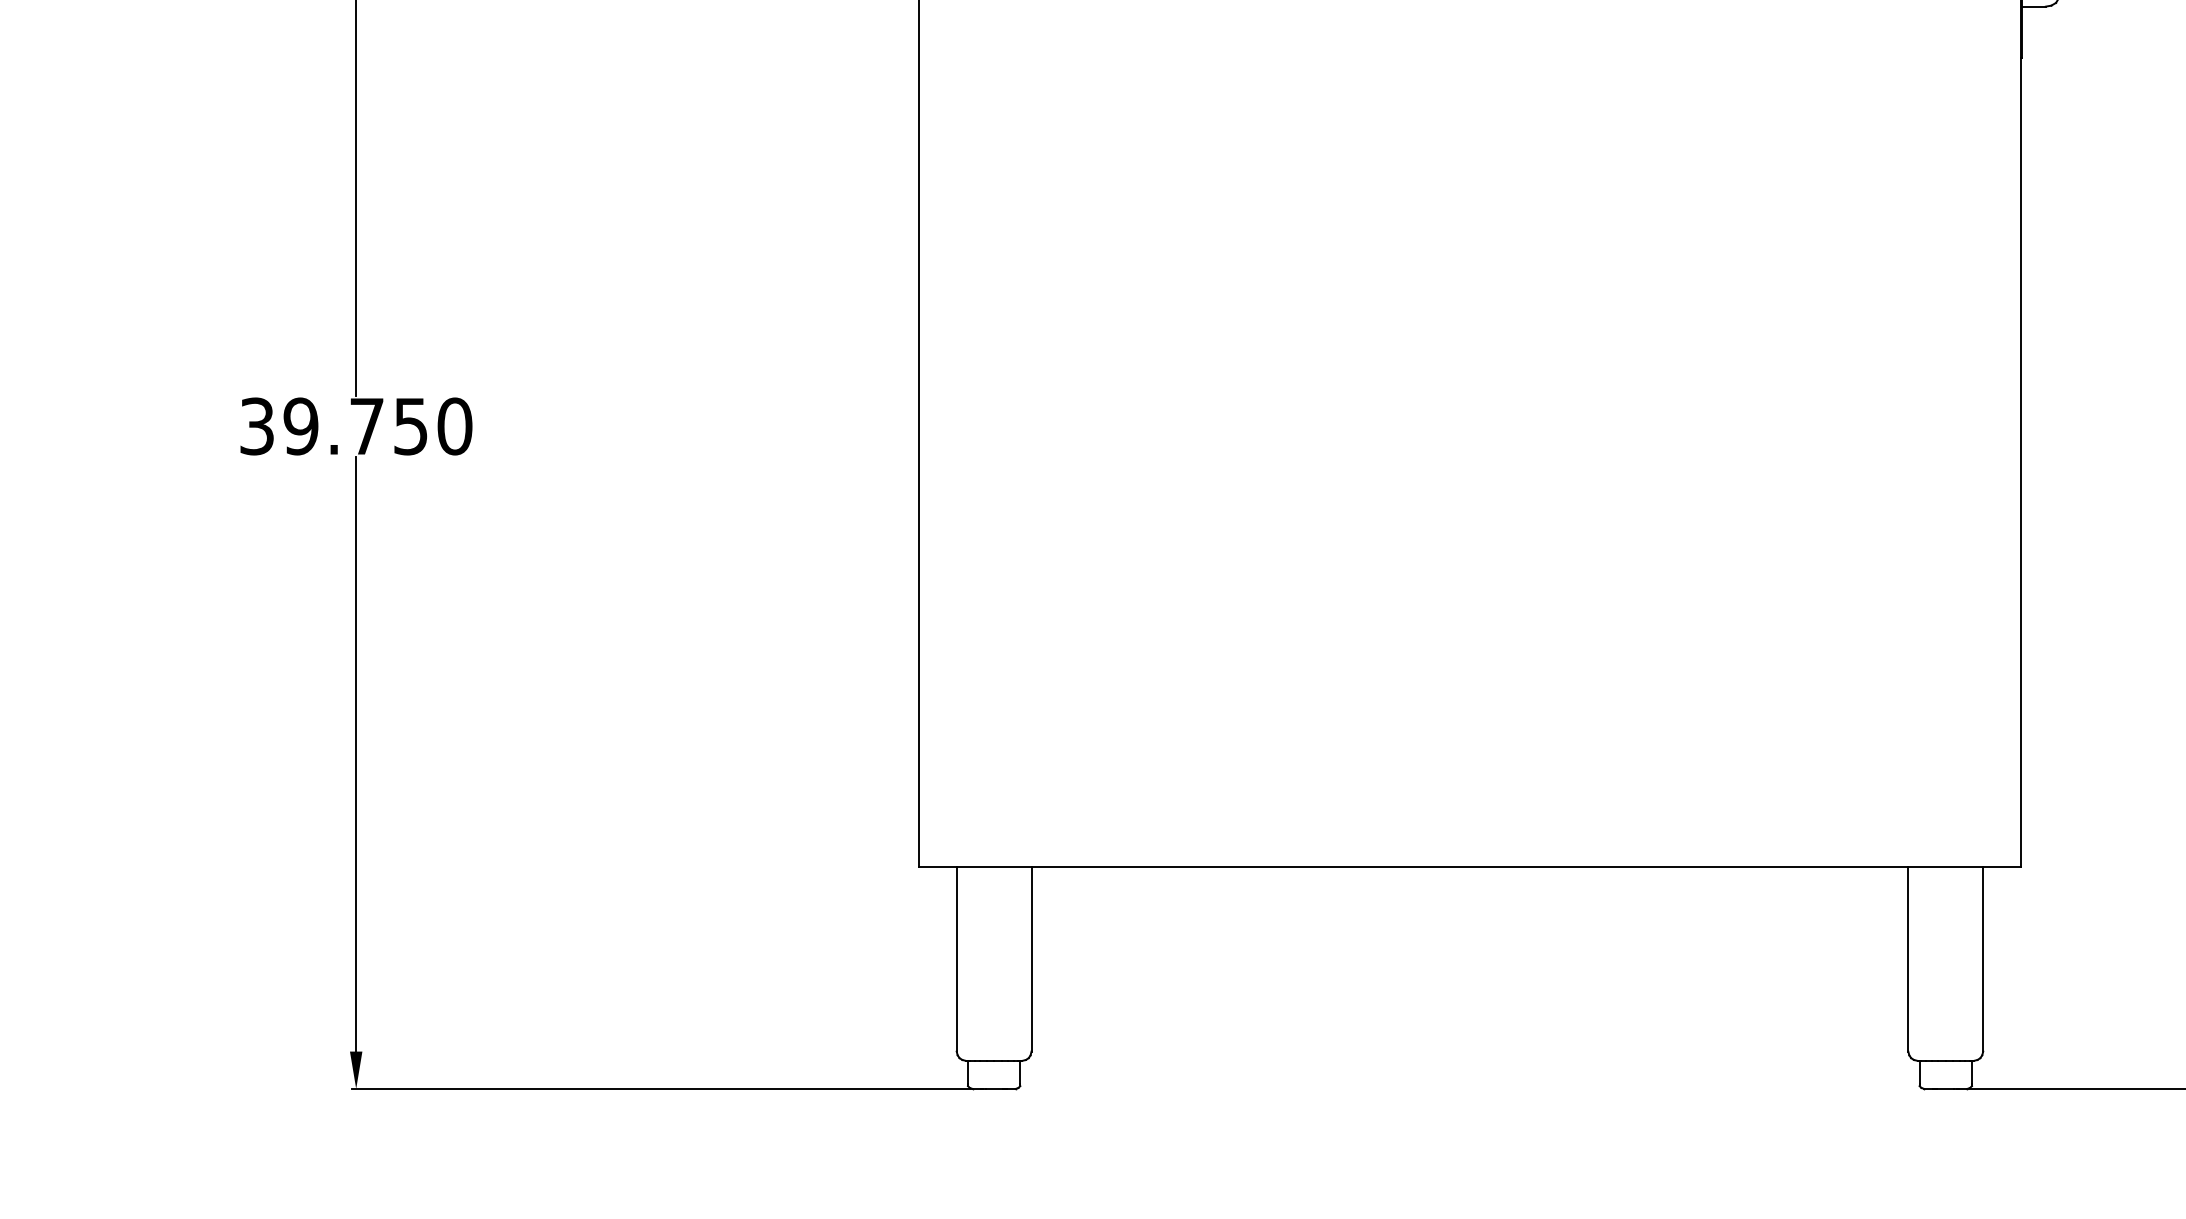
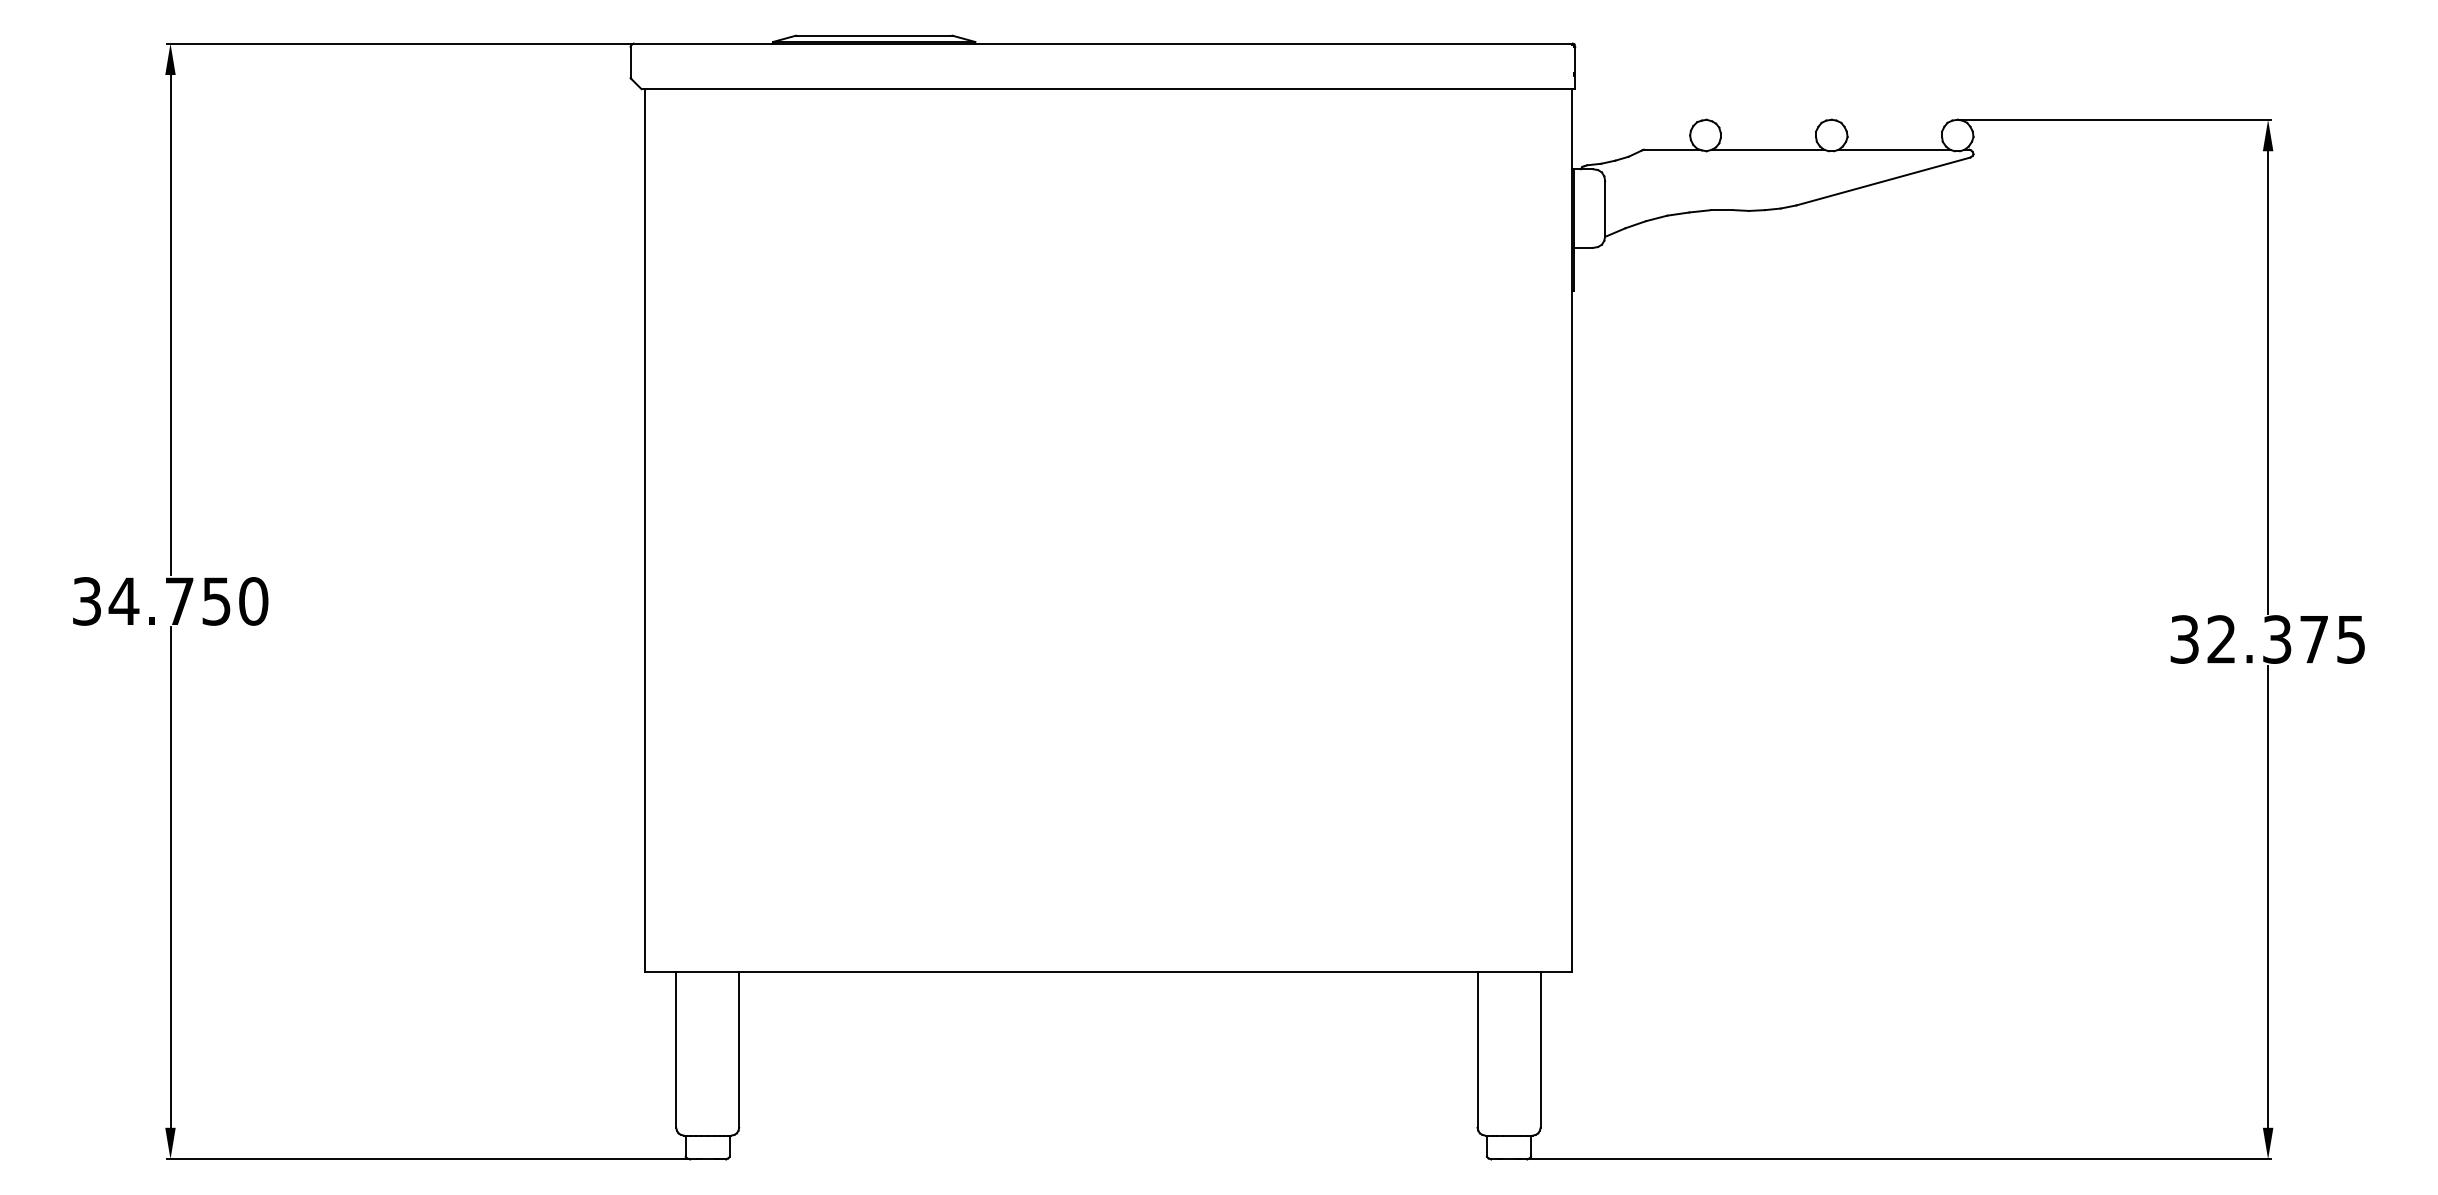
text: (300, 426) -> (123, 601), 39.750 -> 34.750

